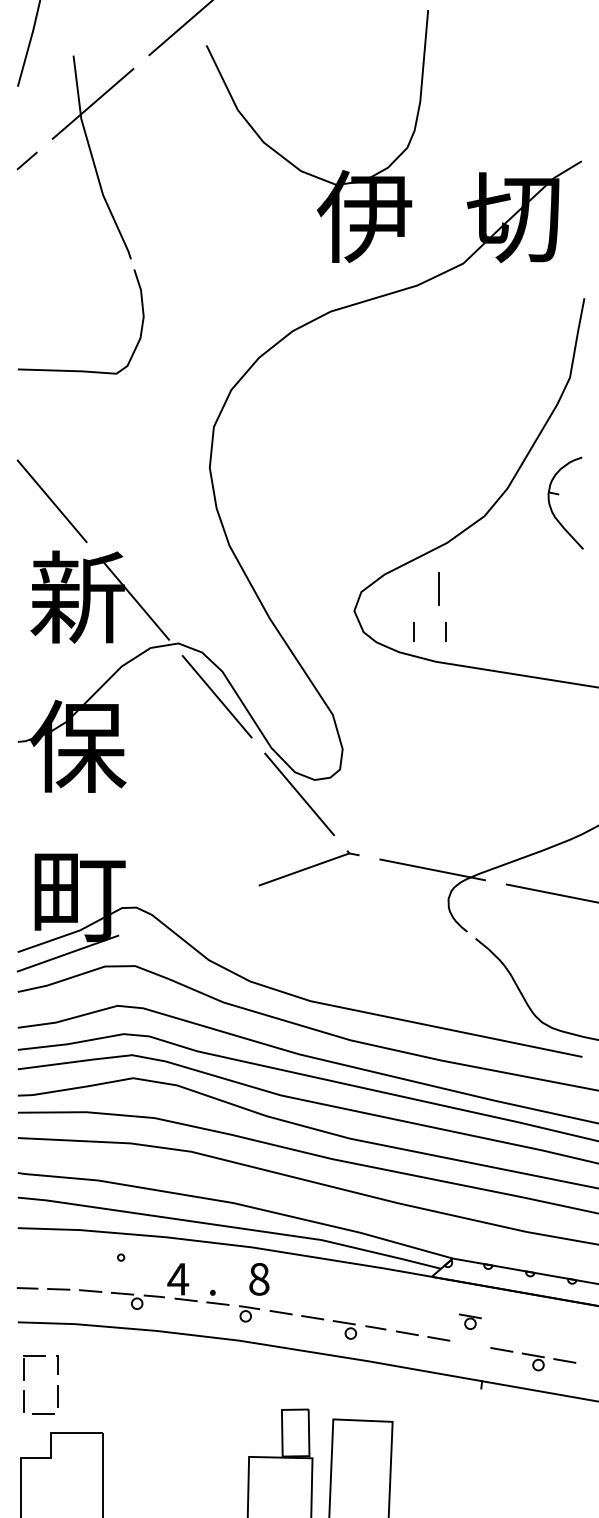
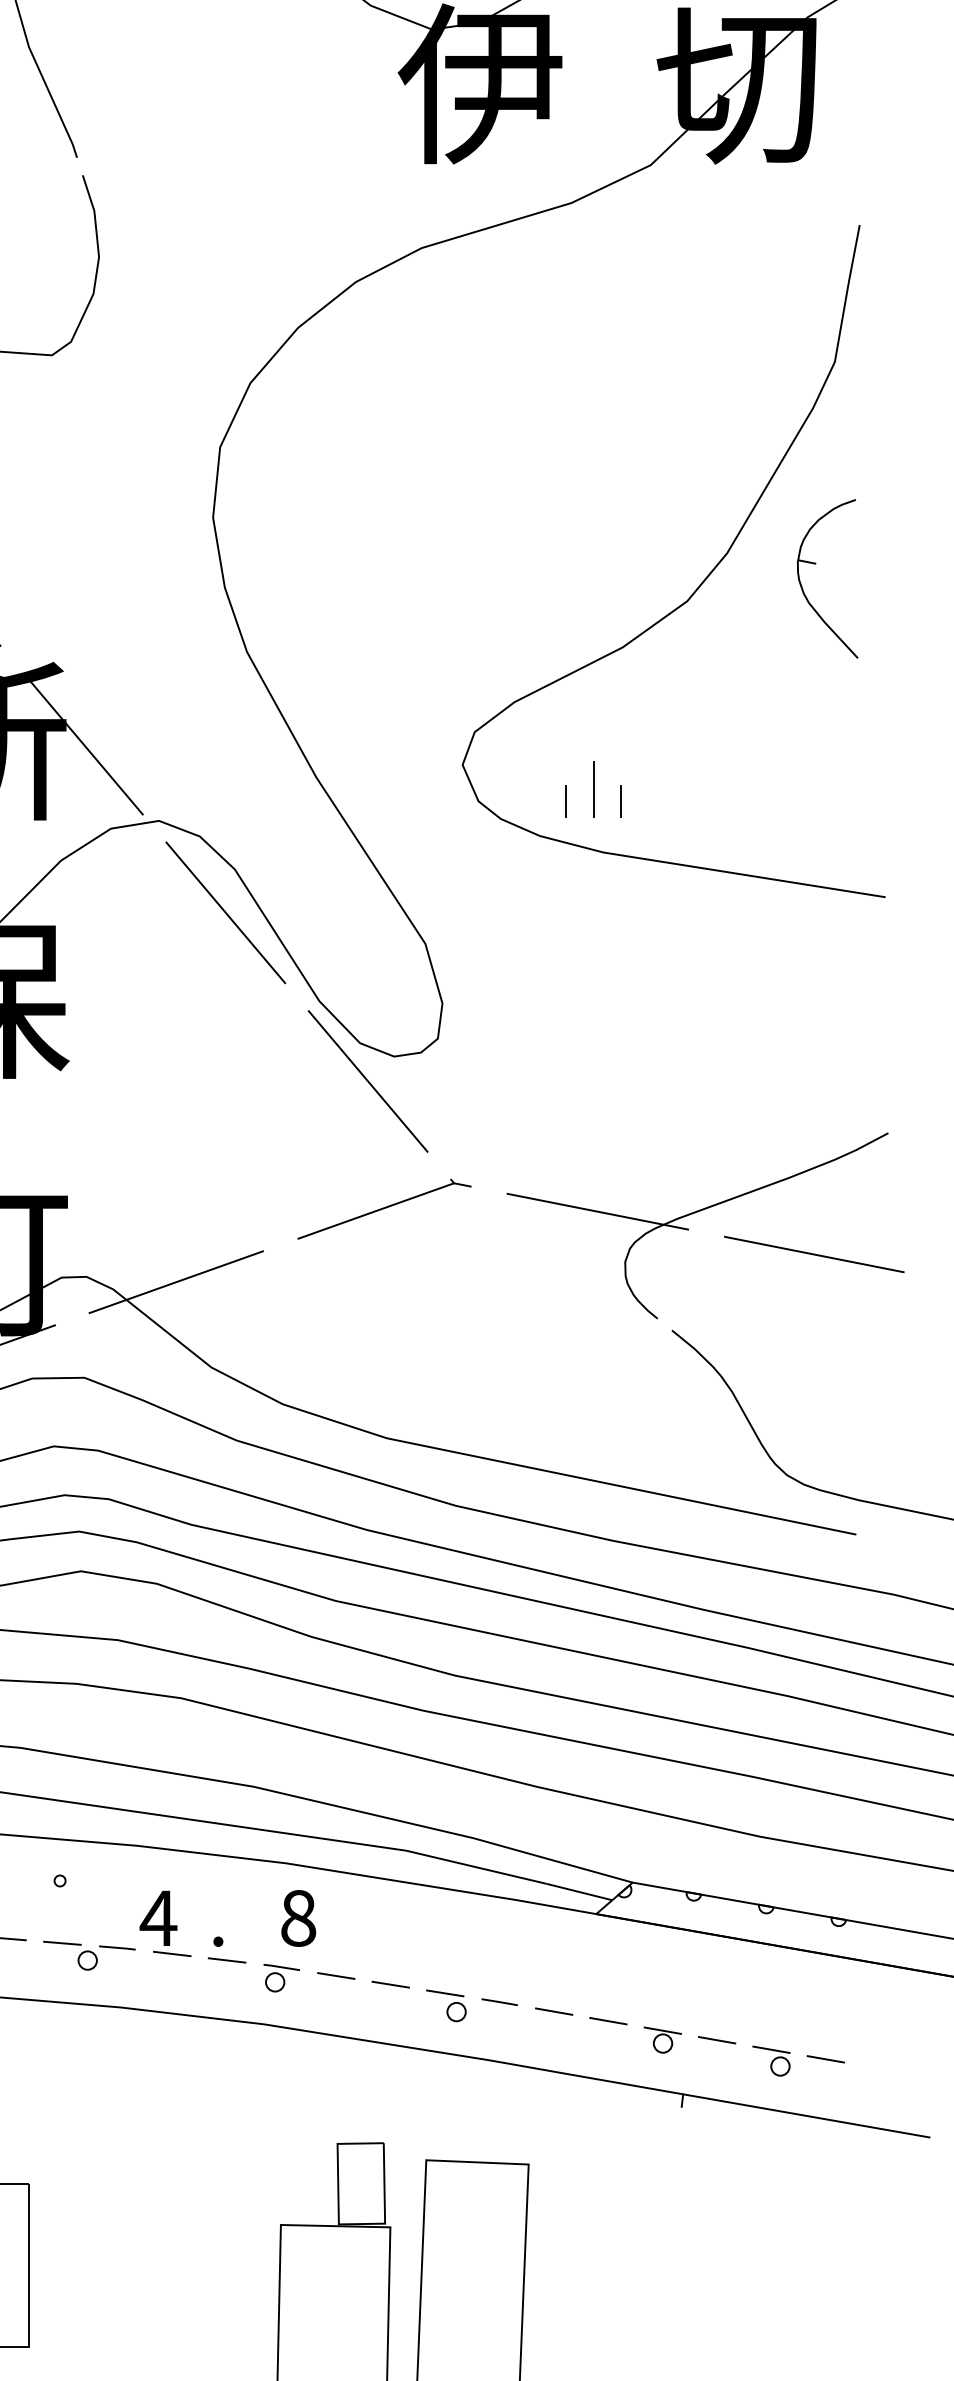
line: (438, 588) -> (592, 788), moved
line: (188, 910) -> (176, 1281), added
part: (469, 1321) -> (661, 2039), moved

